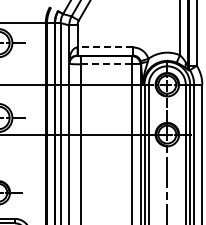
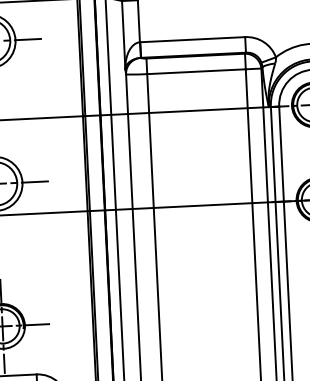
line: (105, 47) -> (193, 39), dashed -> solid
line: (106, 64) -> (196, 72), dashed -> solid

